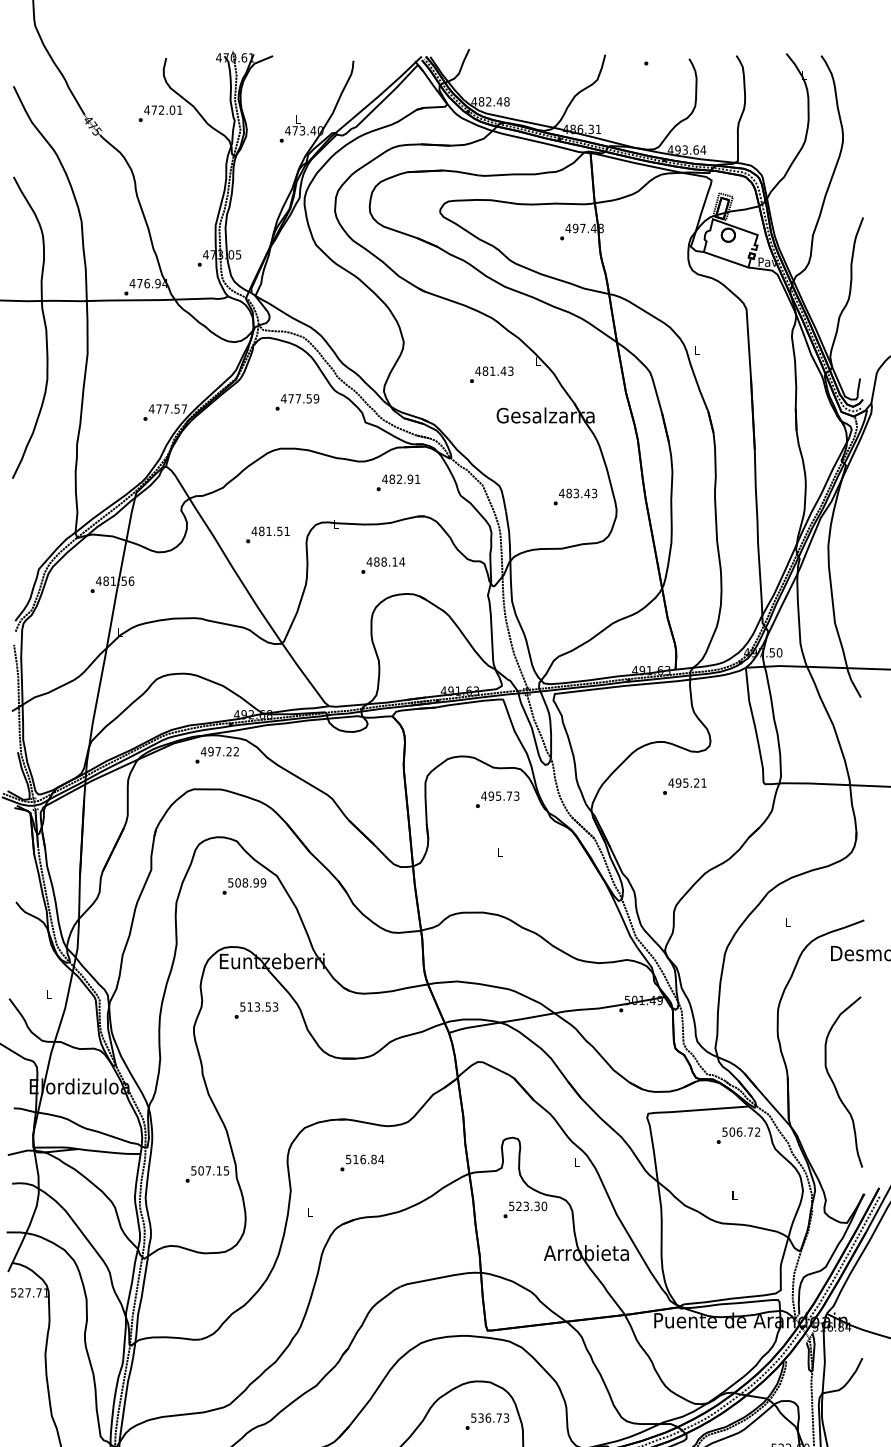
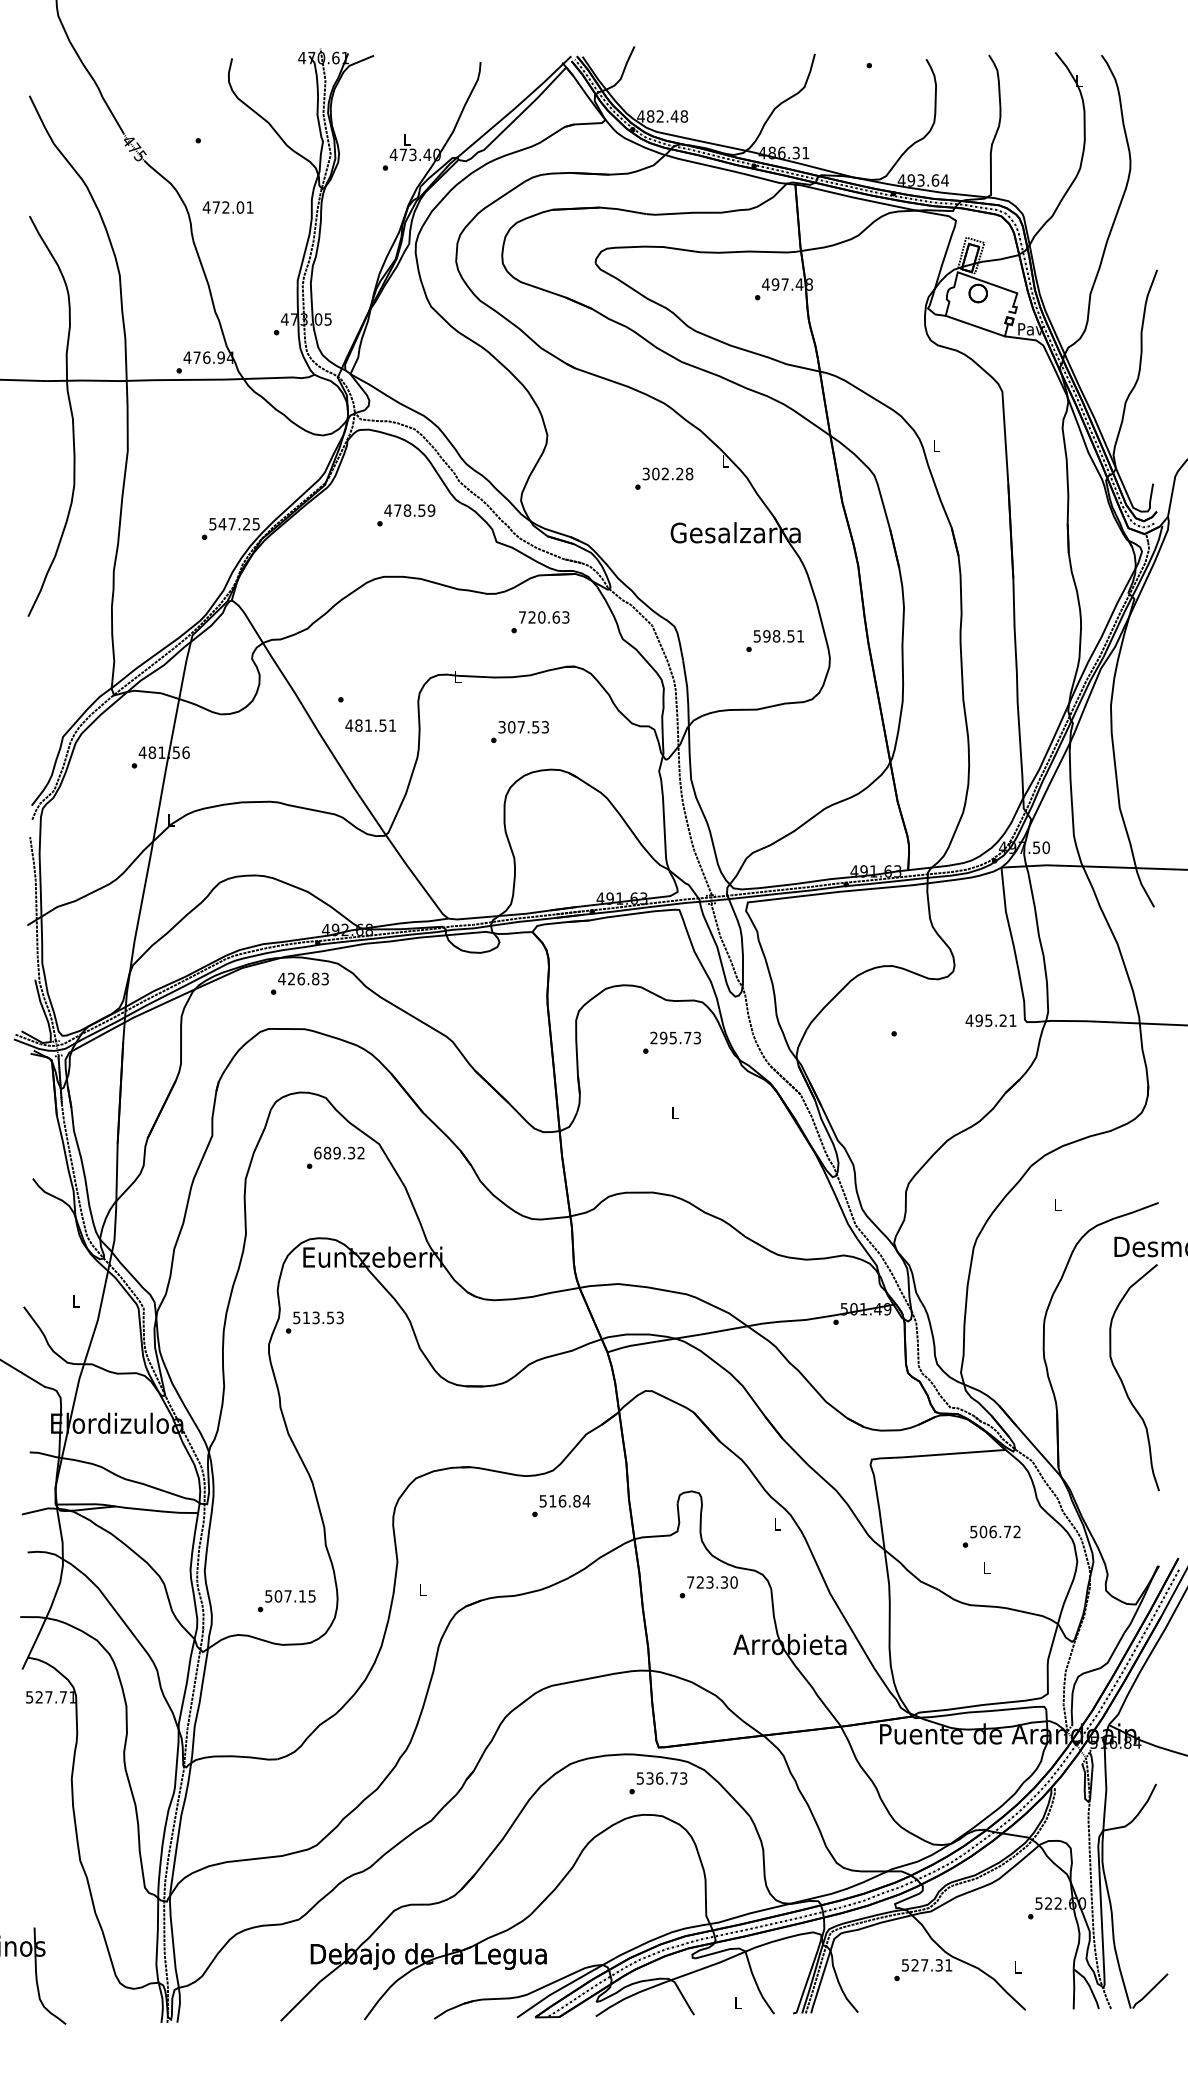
text: (162, 110) -> (227, 207), moved
text: (494, 370) -> (667, 473), 481.43 -> 302.28
text: (298, 398) -> (407, 510), 477.59 -> 478.59
text: (168, 409) -> (234, 524), 477.57 -> 547.25
text: (400, 479) -> (543, 617), 482.91 -> 720.63
text: (577, 493) -> (778, 636), 483.43 -> 598.51
text: (270, 531) -> (370, 725), moved
text: (385, 562) -> (523, 727), 488.14 -> 307.53
text: (223, 751) -> (307, 978), 497.22 -> 426.83
text: (687, 782) -> (990, 1020), moved
text: (483, 795) -> (653, 1037), 495.73 -> 295.73
text: (247, 882) -> (339, 1152), 508.99 -> 689.32
text: (256, 1010) -> (314, 1322), moved
curve: (835, 1085) -> (1123, 1382), moved
text: (738, 1135) -> (991, 1536), moved
text: (362, 1163) -> (561, 1506), moved
text: (207, 1174) -> (286, 1601), moved
text: (511, 1206) -> (690, 1582), 523.30 -> 723.30
text: (487, 1421) -> (658, 1783), moved

